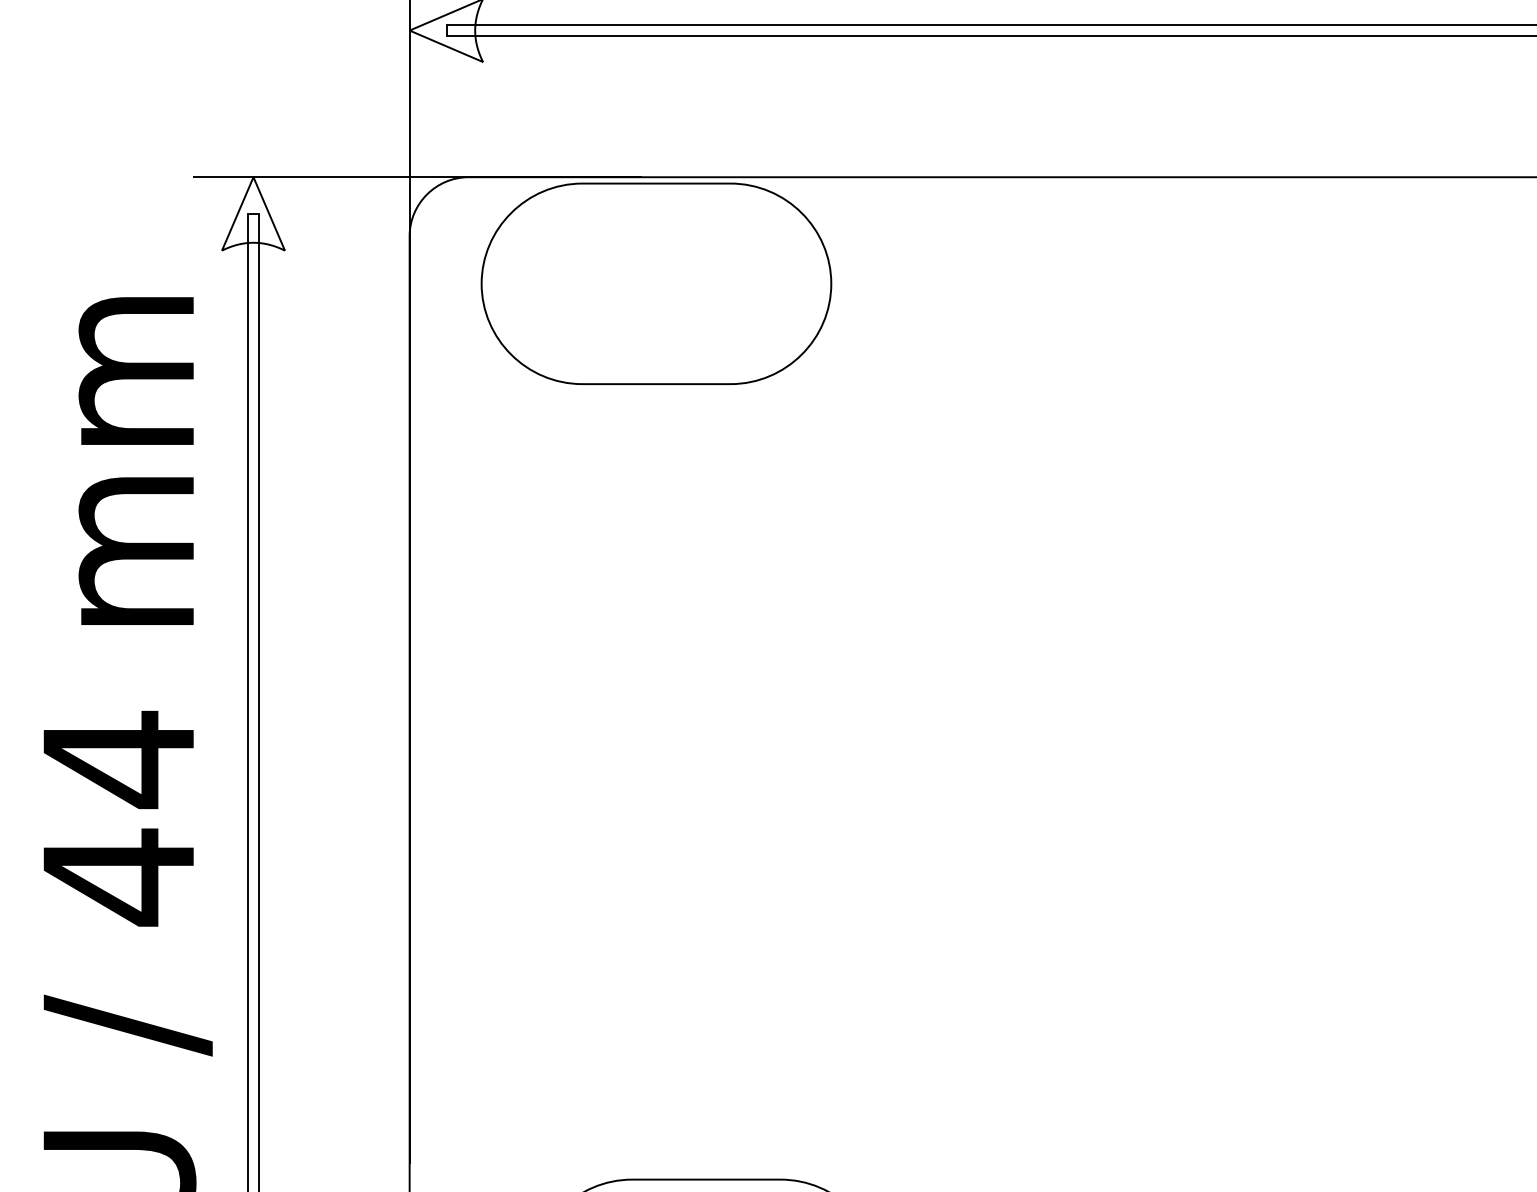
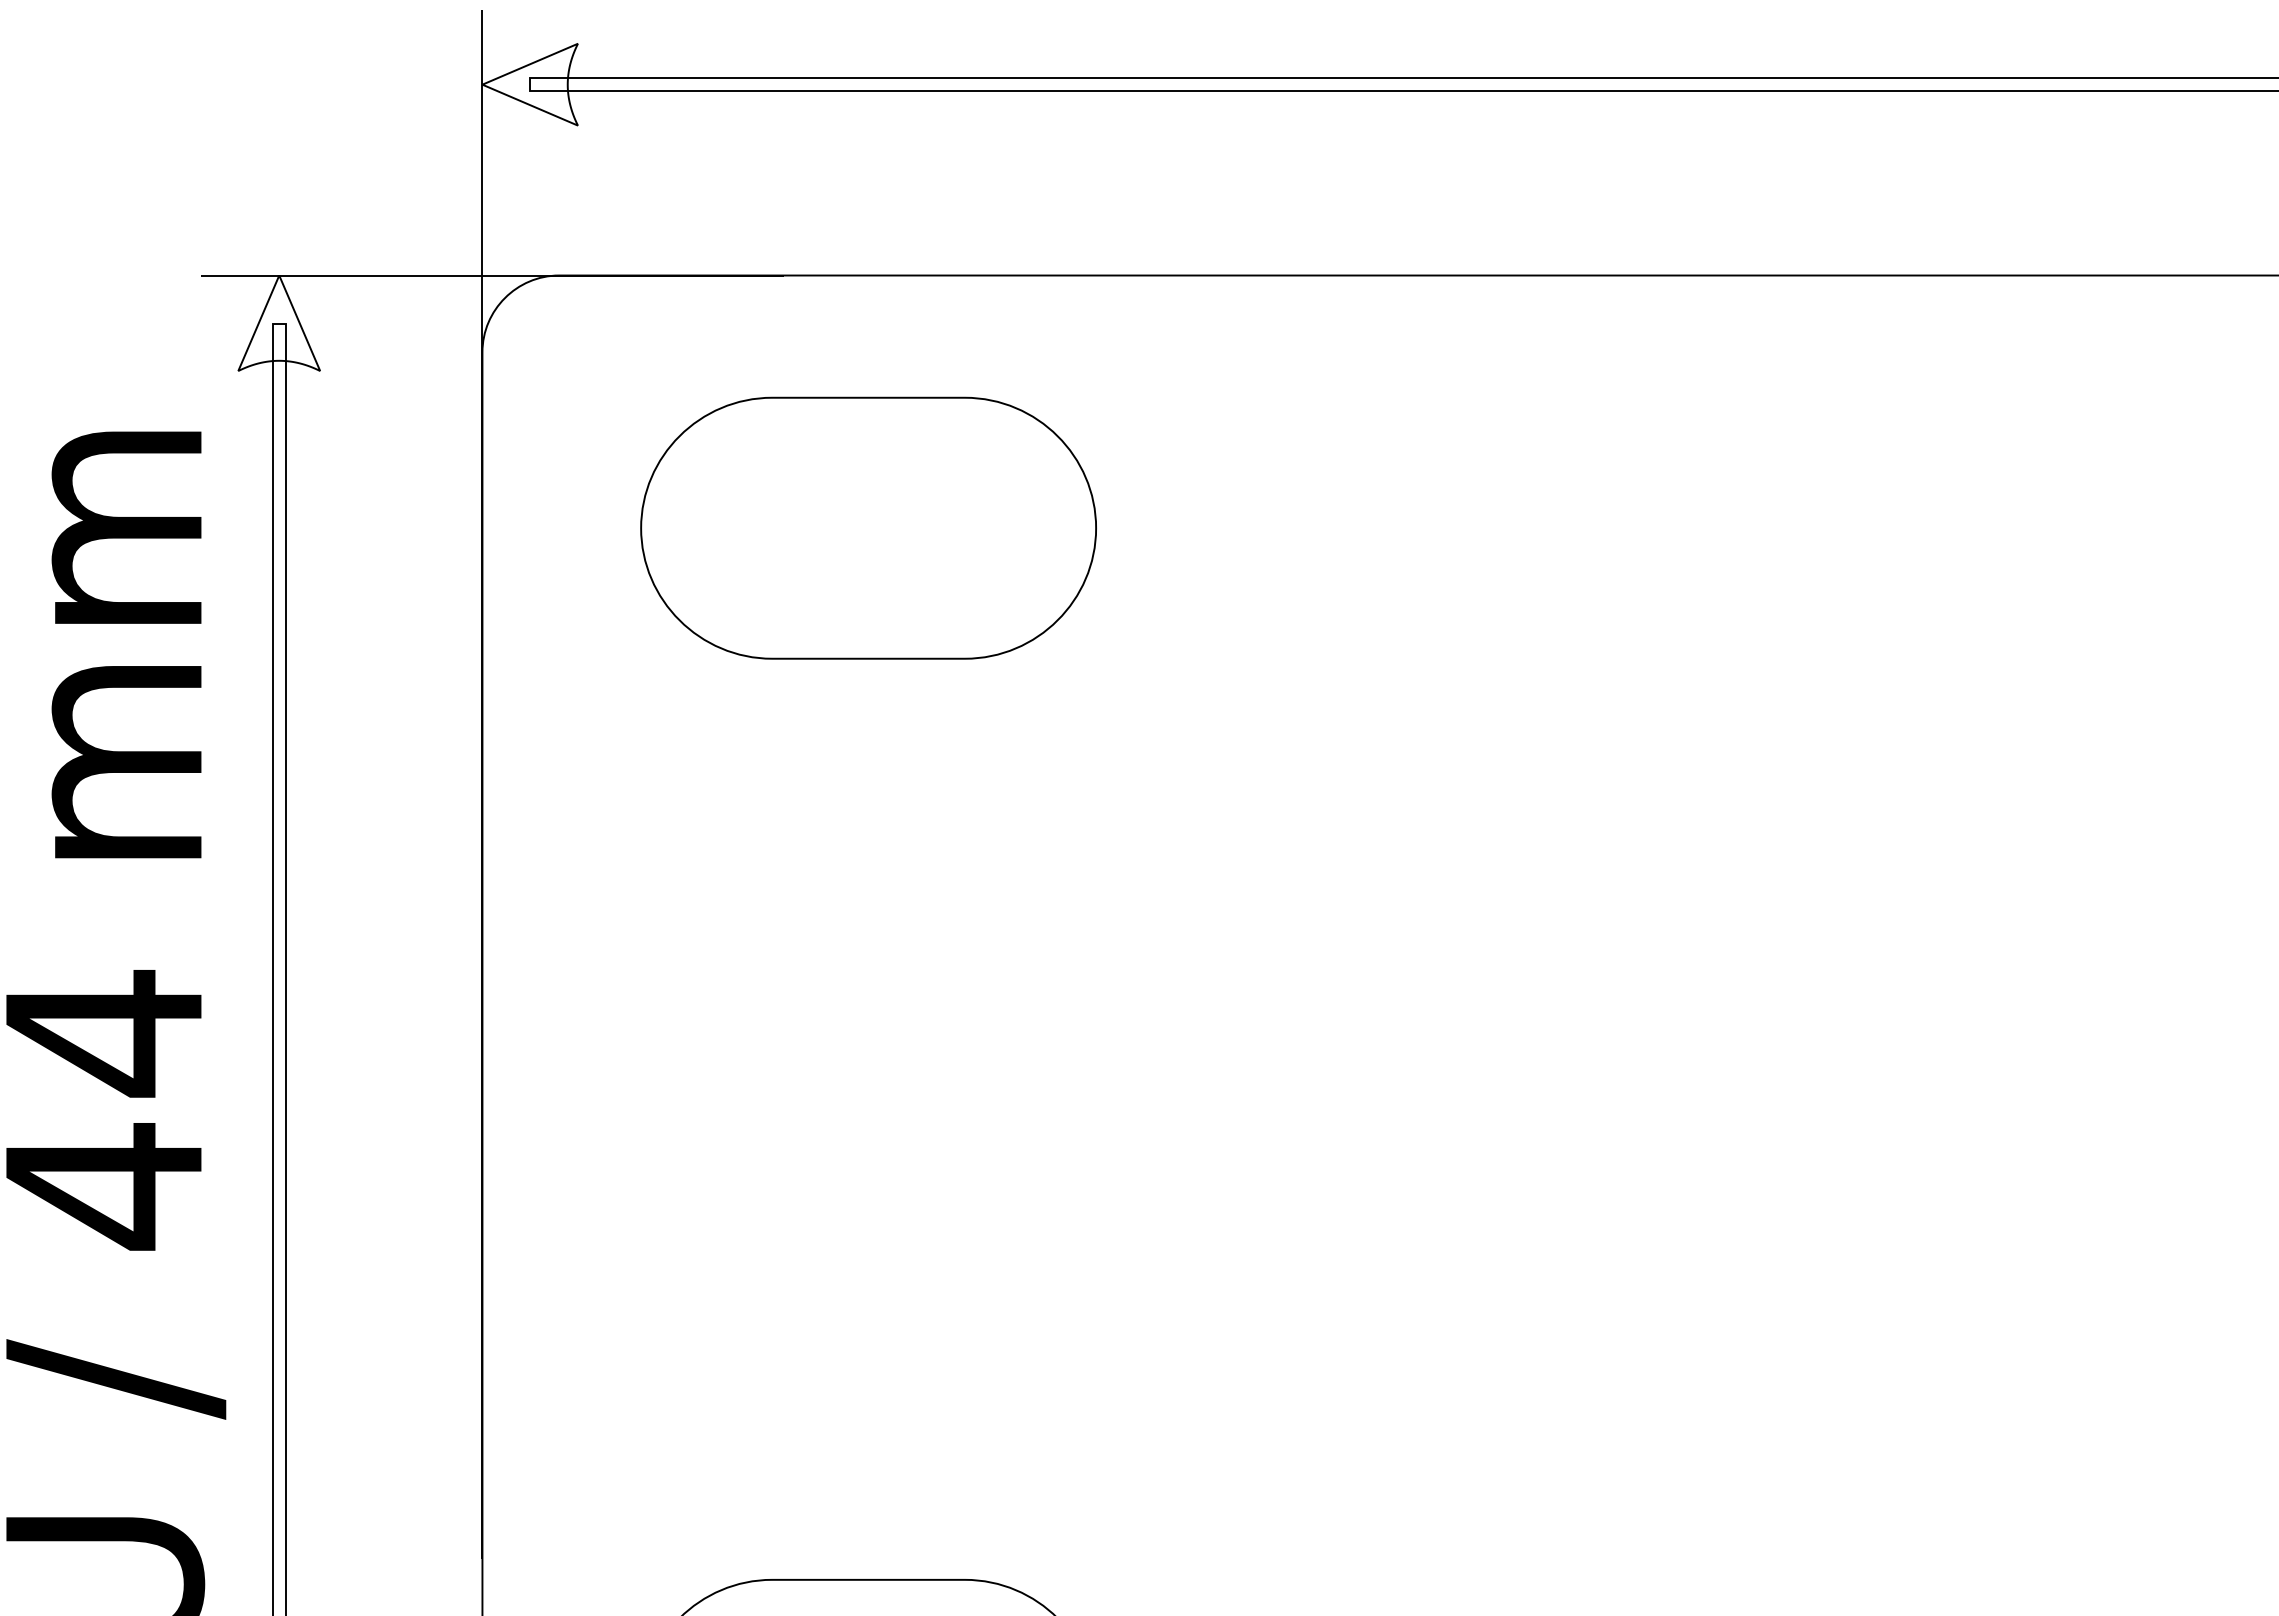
part: (656, 283) -> (868, 527), moved

